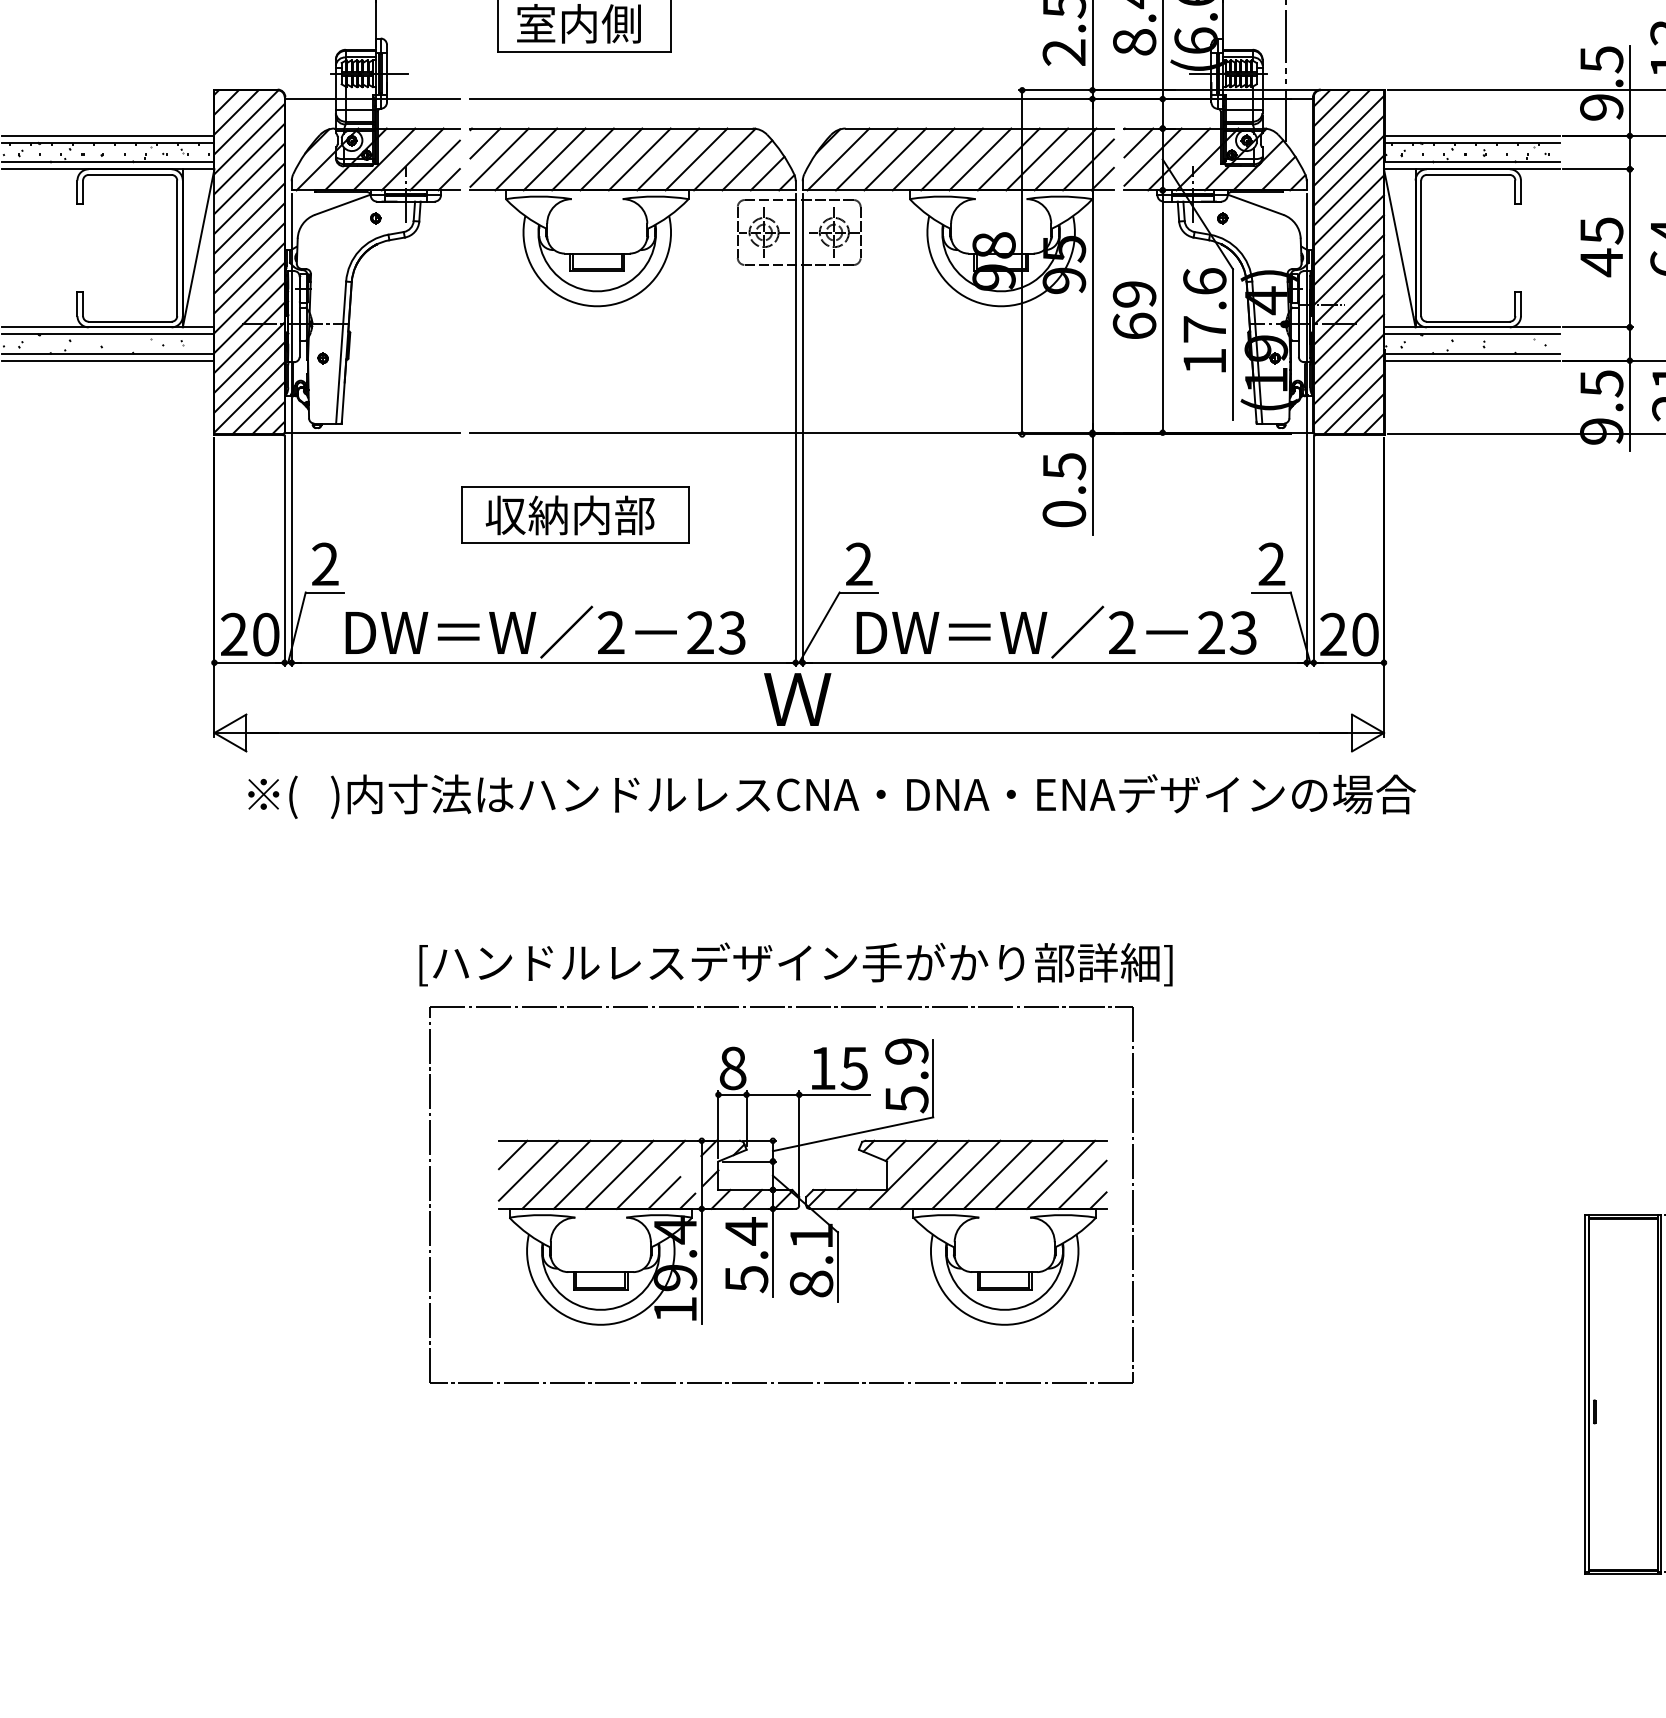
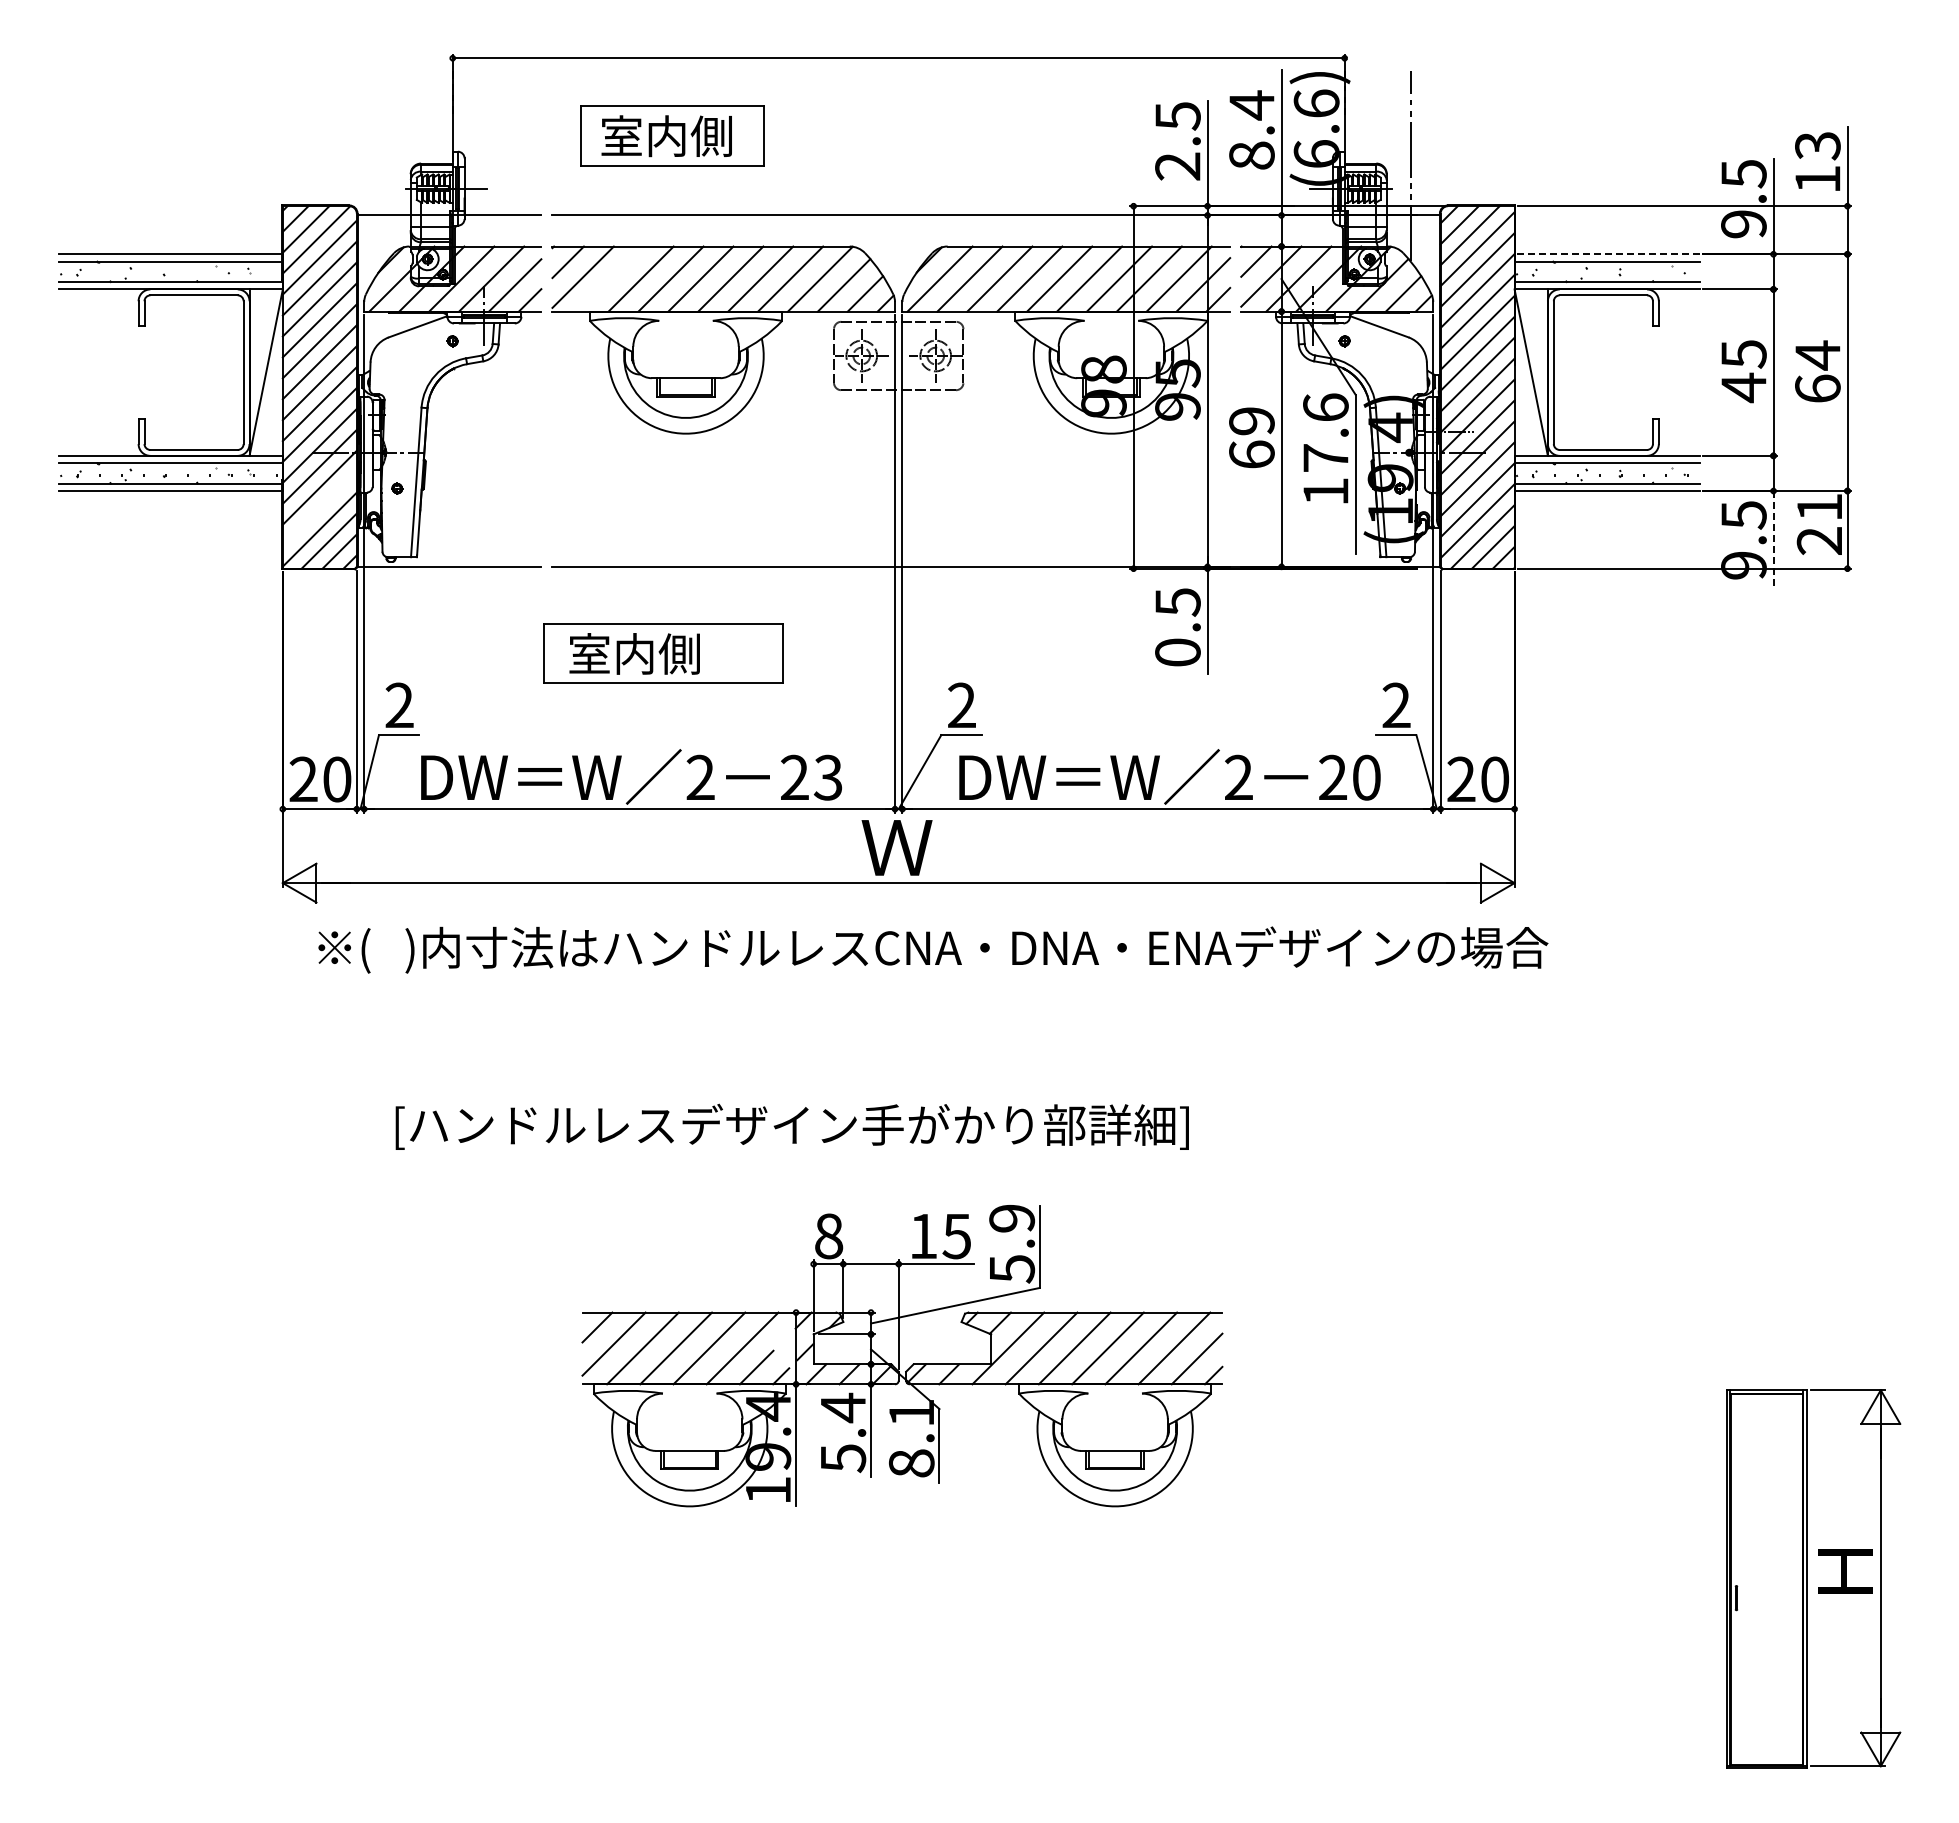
line: (1471, 136) -> (1606, 254), solid -> dashed
line: (525, 158) -> (610, 278), removed
line: (249, 377) -> (319, 508), removed
line: (1629, 405) -> (1773, 538), solid -> dashed
text: (570, 514) -> (657, 653), 収納内部 -> 室内側
text: (1243, 632) -> (1366, 777), 23 -> 20
text: (795, 964) -> (791, 1126), moved
part: (780, 1007) -> (879, 1172), removed

